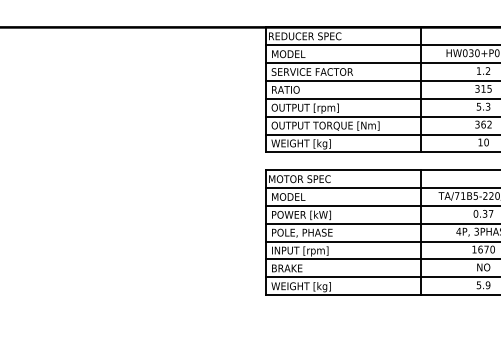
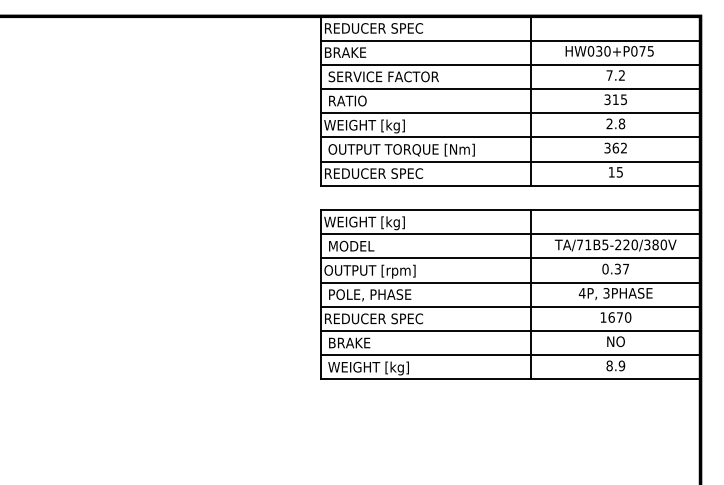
text: (287, 54) -> (349, 52), MODEL -> BRAKE
text: (478, 71) -> (609, 75), 1.2 -> 7.2
text: (483, 106) -> (615, 123), 5.3 -> 2.8
text: (303, 108) -> (371, 126), OUTPUT [rpm] -> WEIGHT [kg]
text: (486, 142) -> (619, 172), 10 -> 15
text: (305, 144) -> (374, 174), WEIGHT [kg] -> REDUCER SPEC
text: (299, 180) -> (366, 223), MOTOR SPEC -> WEIGHT [kg]
text: (301, 215) -> (369, 271), POWER [kW] -> OUTPUT [rpm]
text: (305, 251) -> (374, 319), INPUT [rpm] -> REDUCER SPEC
text: (478, 284) -> (609, 365), 5.9 -> 8.9

